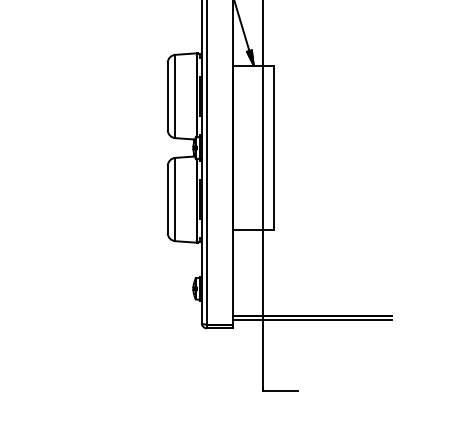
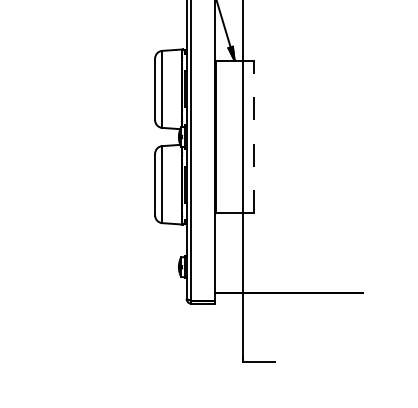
line: (274, 147) -> (253, 136), solid -> dashed
line: (312, 319) -> (288, 295), removed

